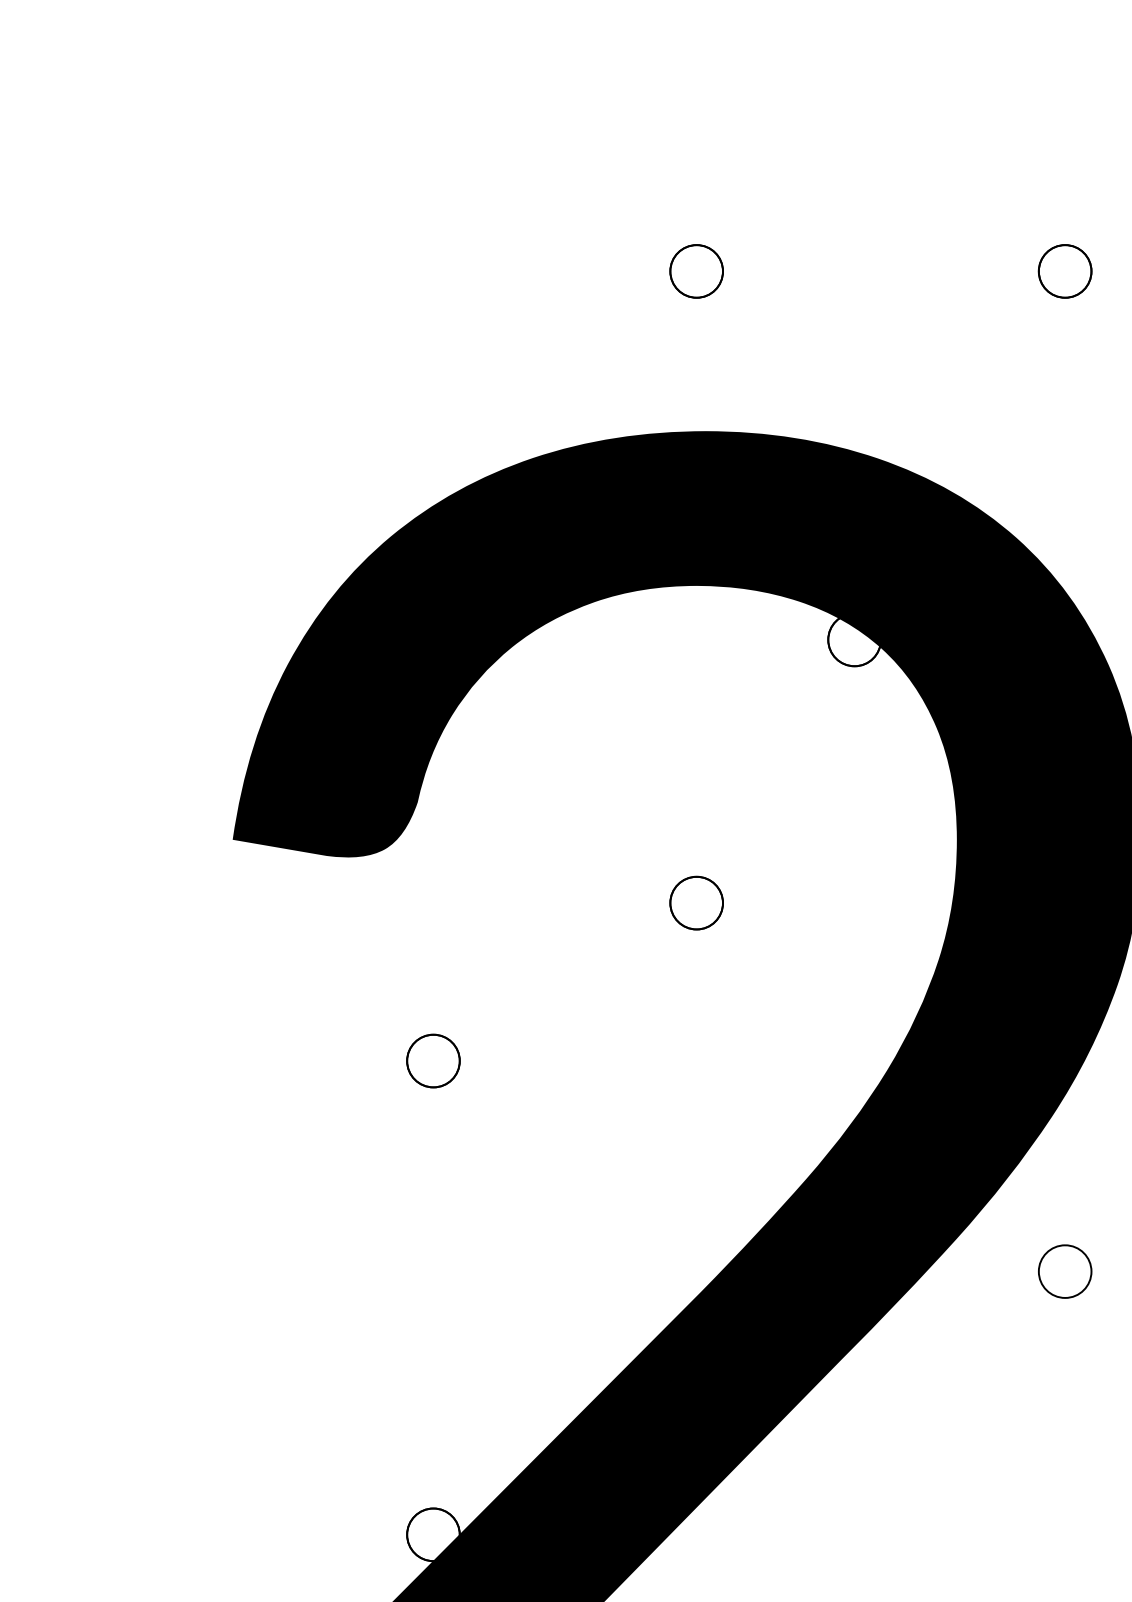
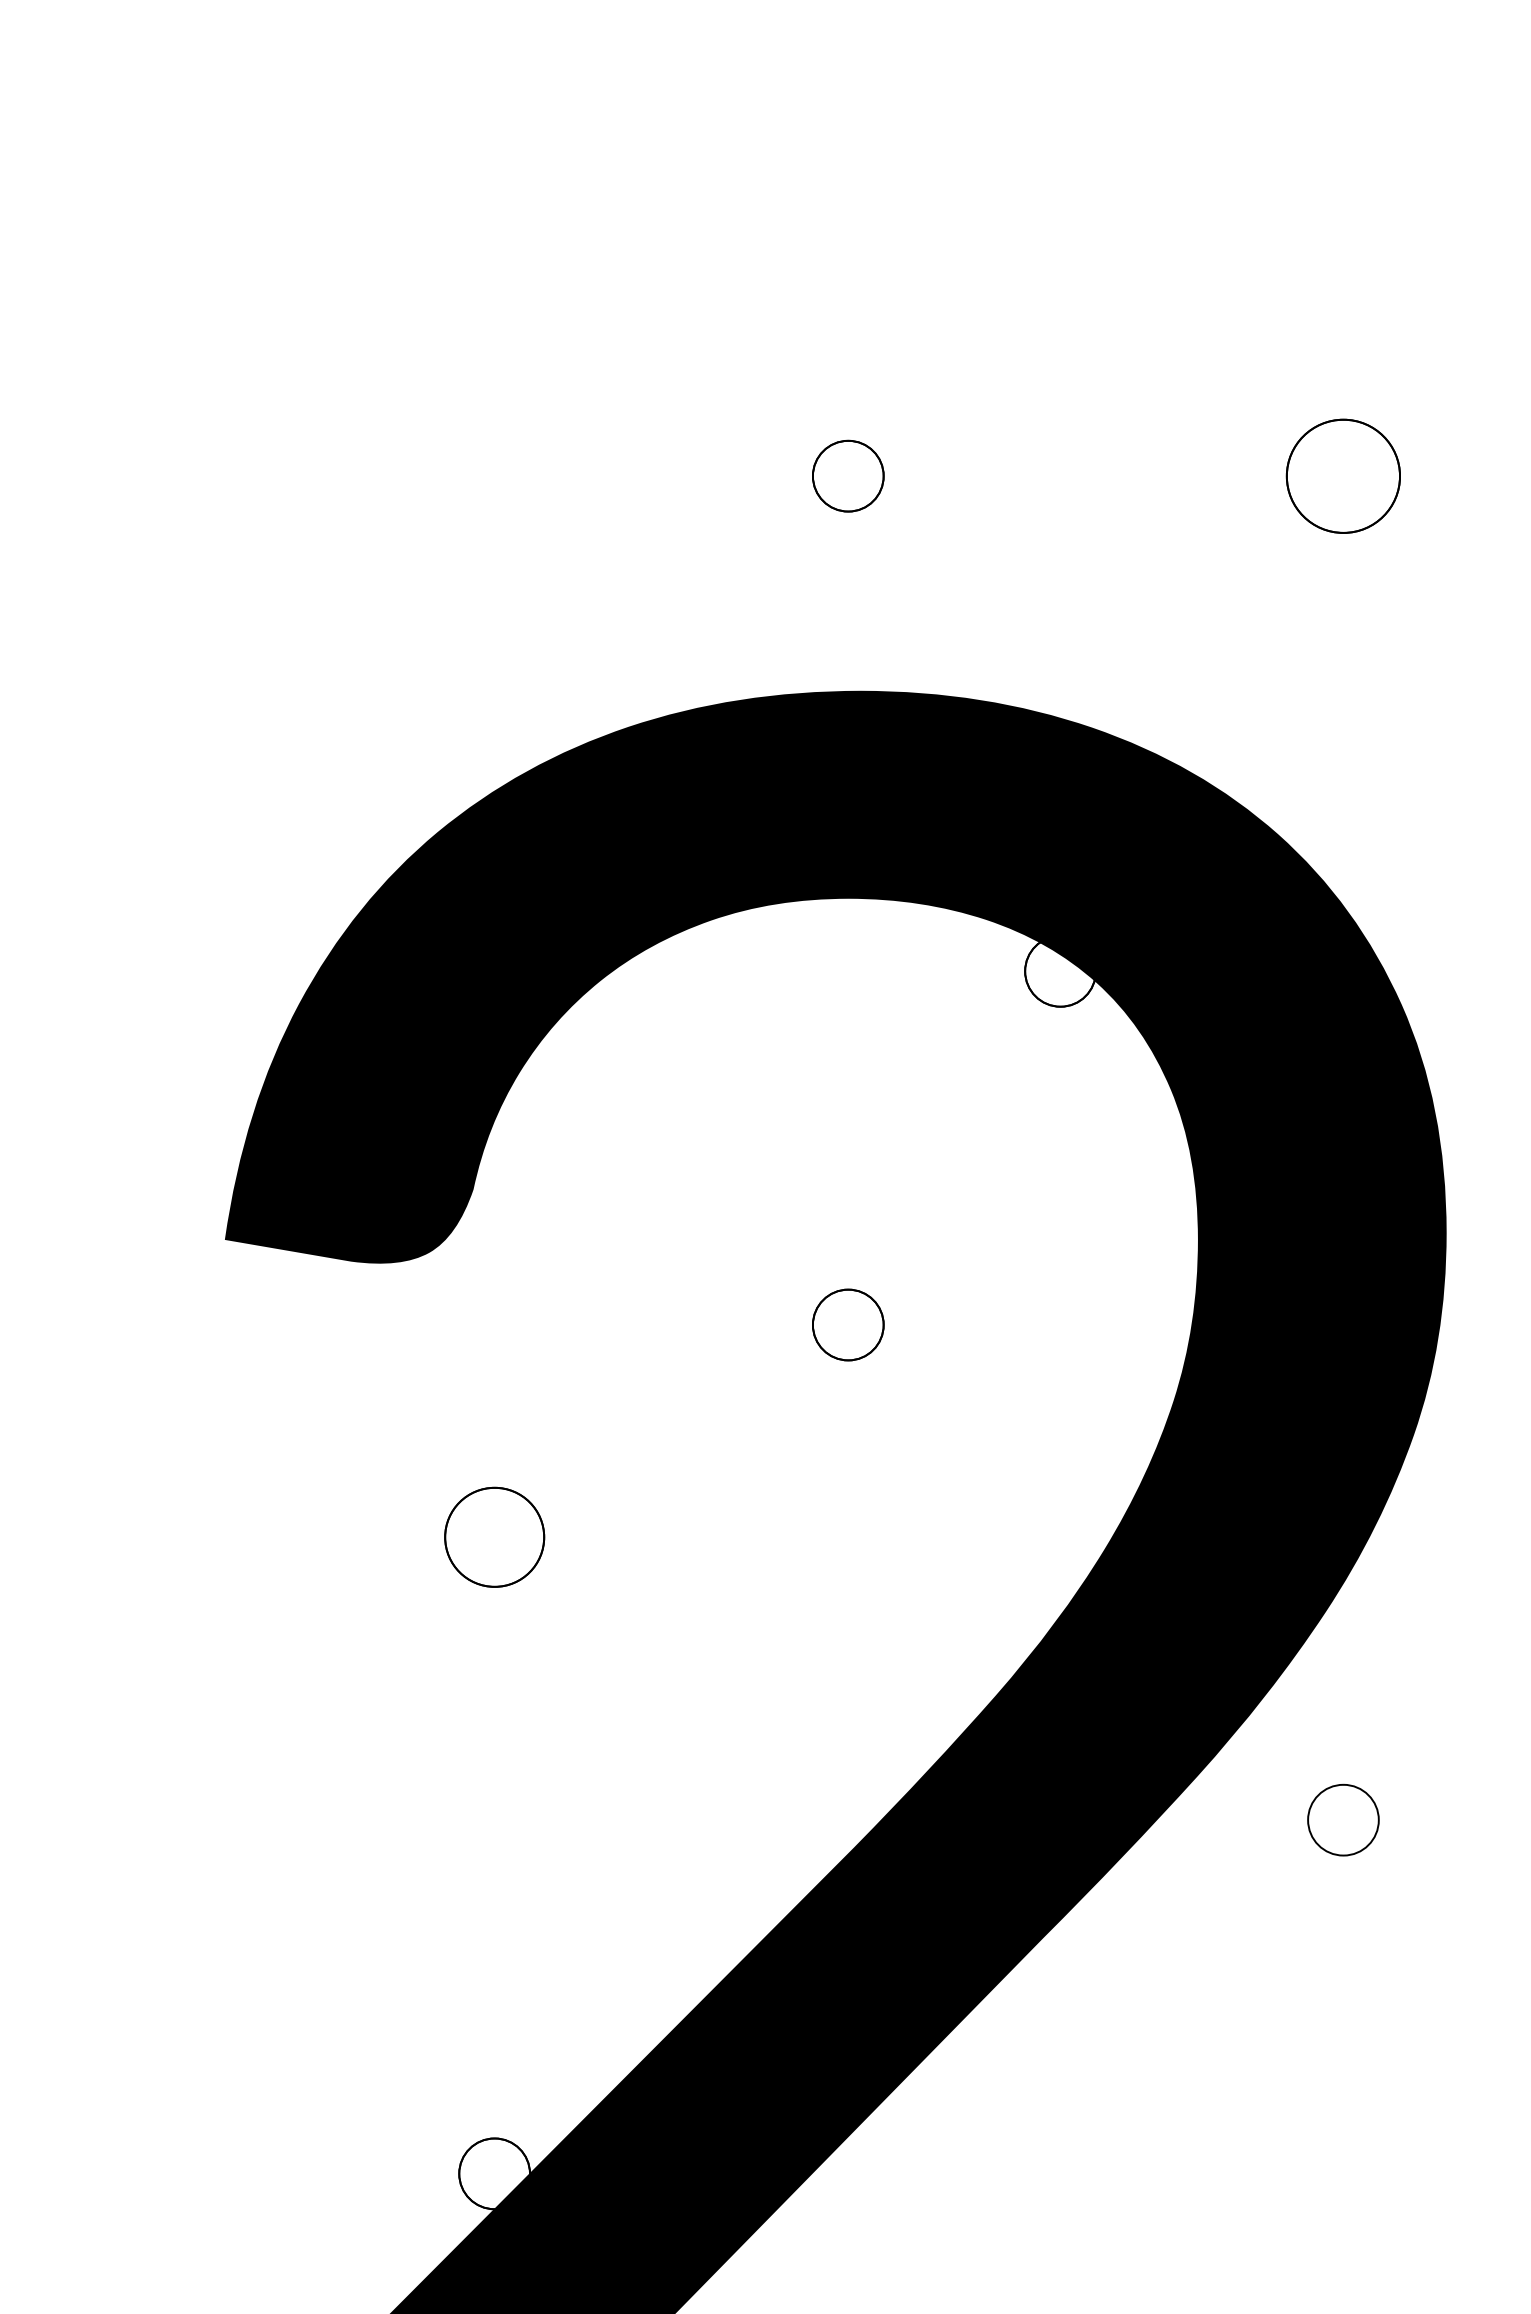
part: (1065, 270) -> (1343, 475), size x1.6
part: (433, 1060) -> (494, 1536), size x1.4

